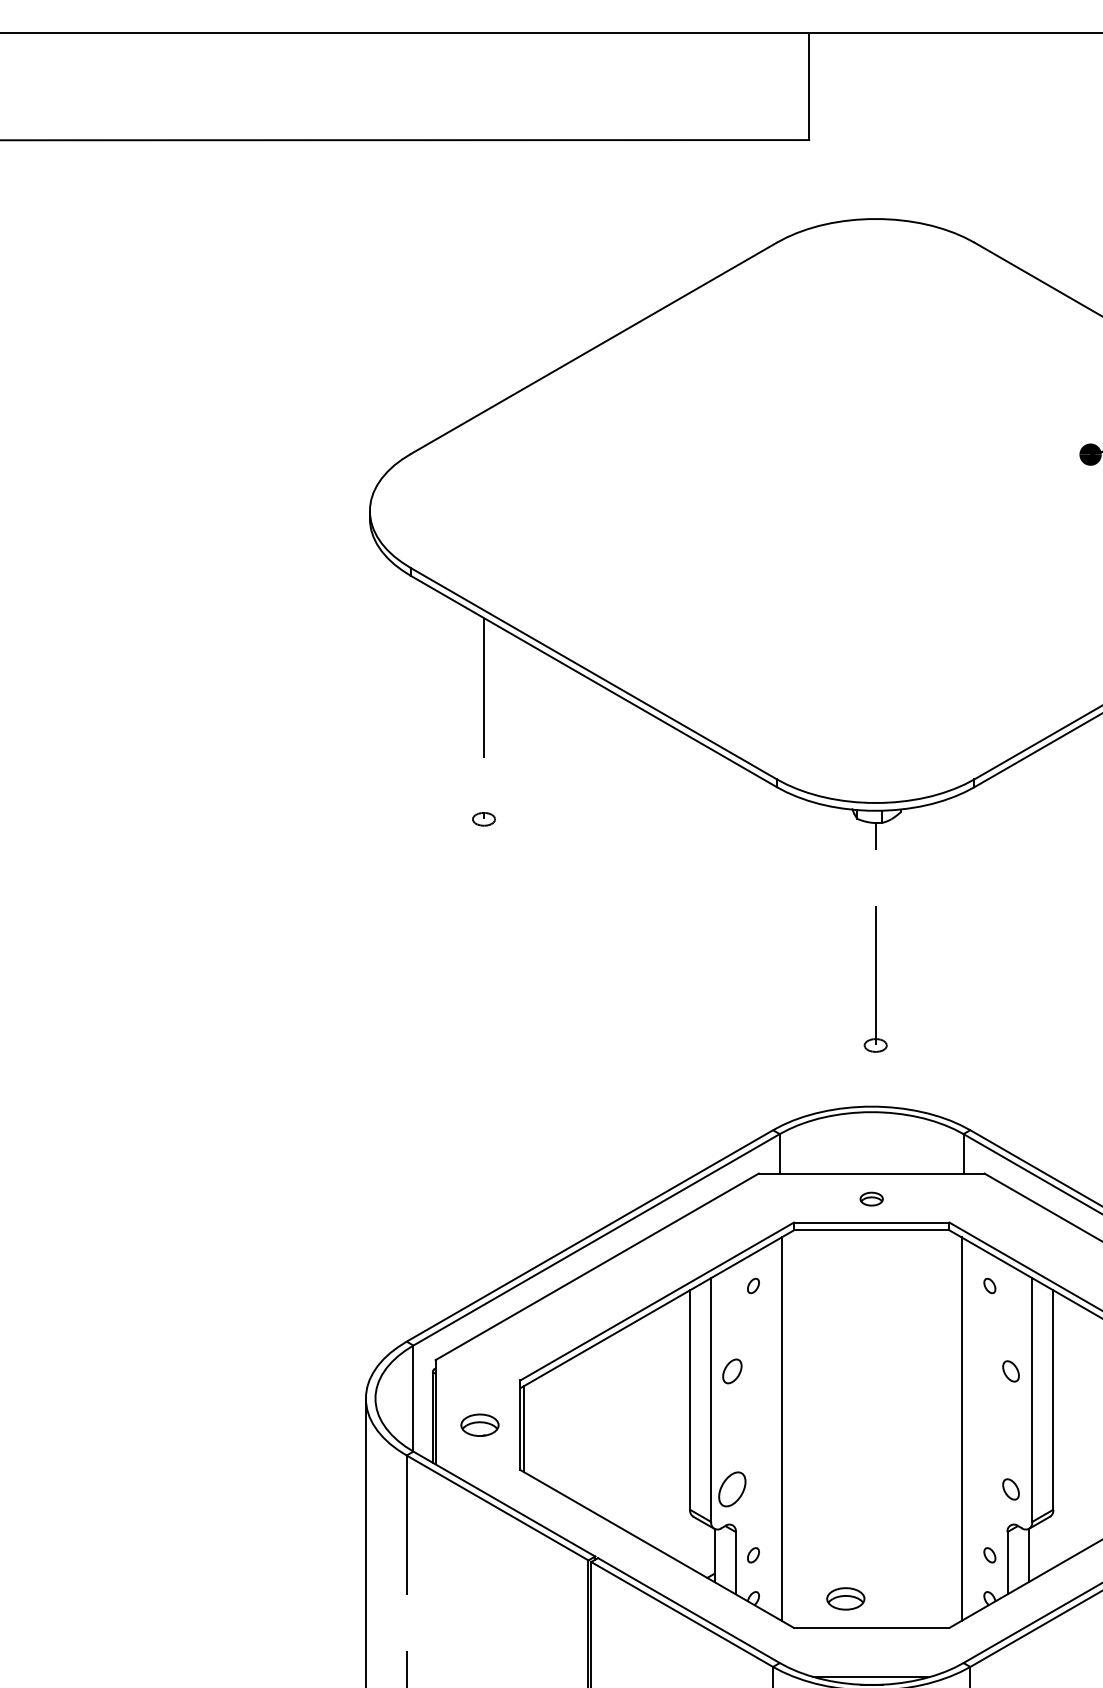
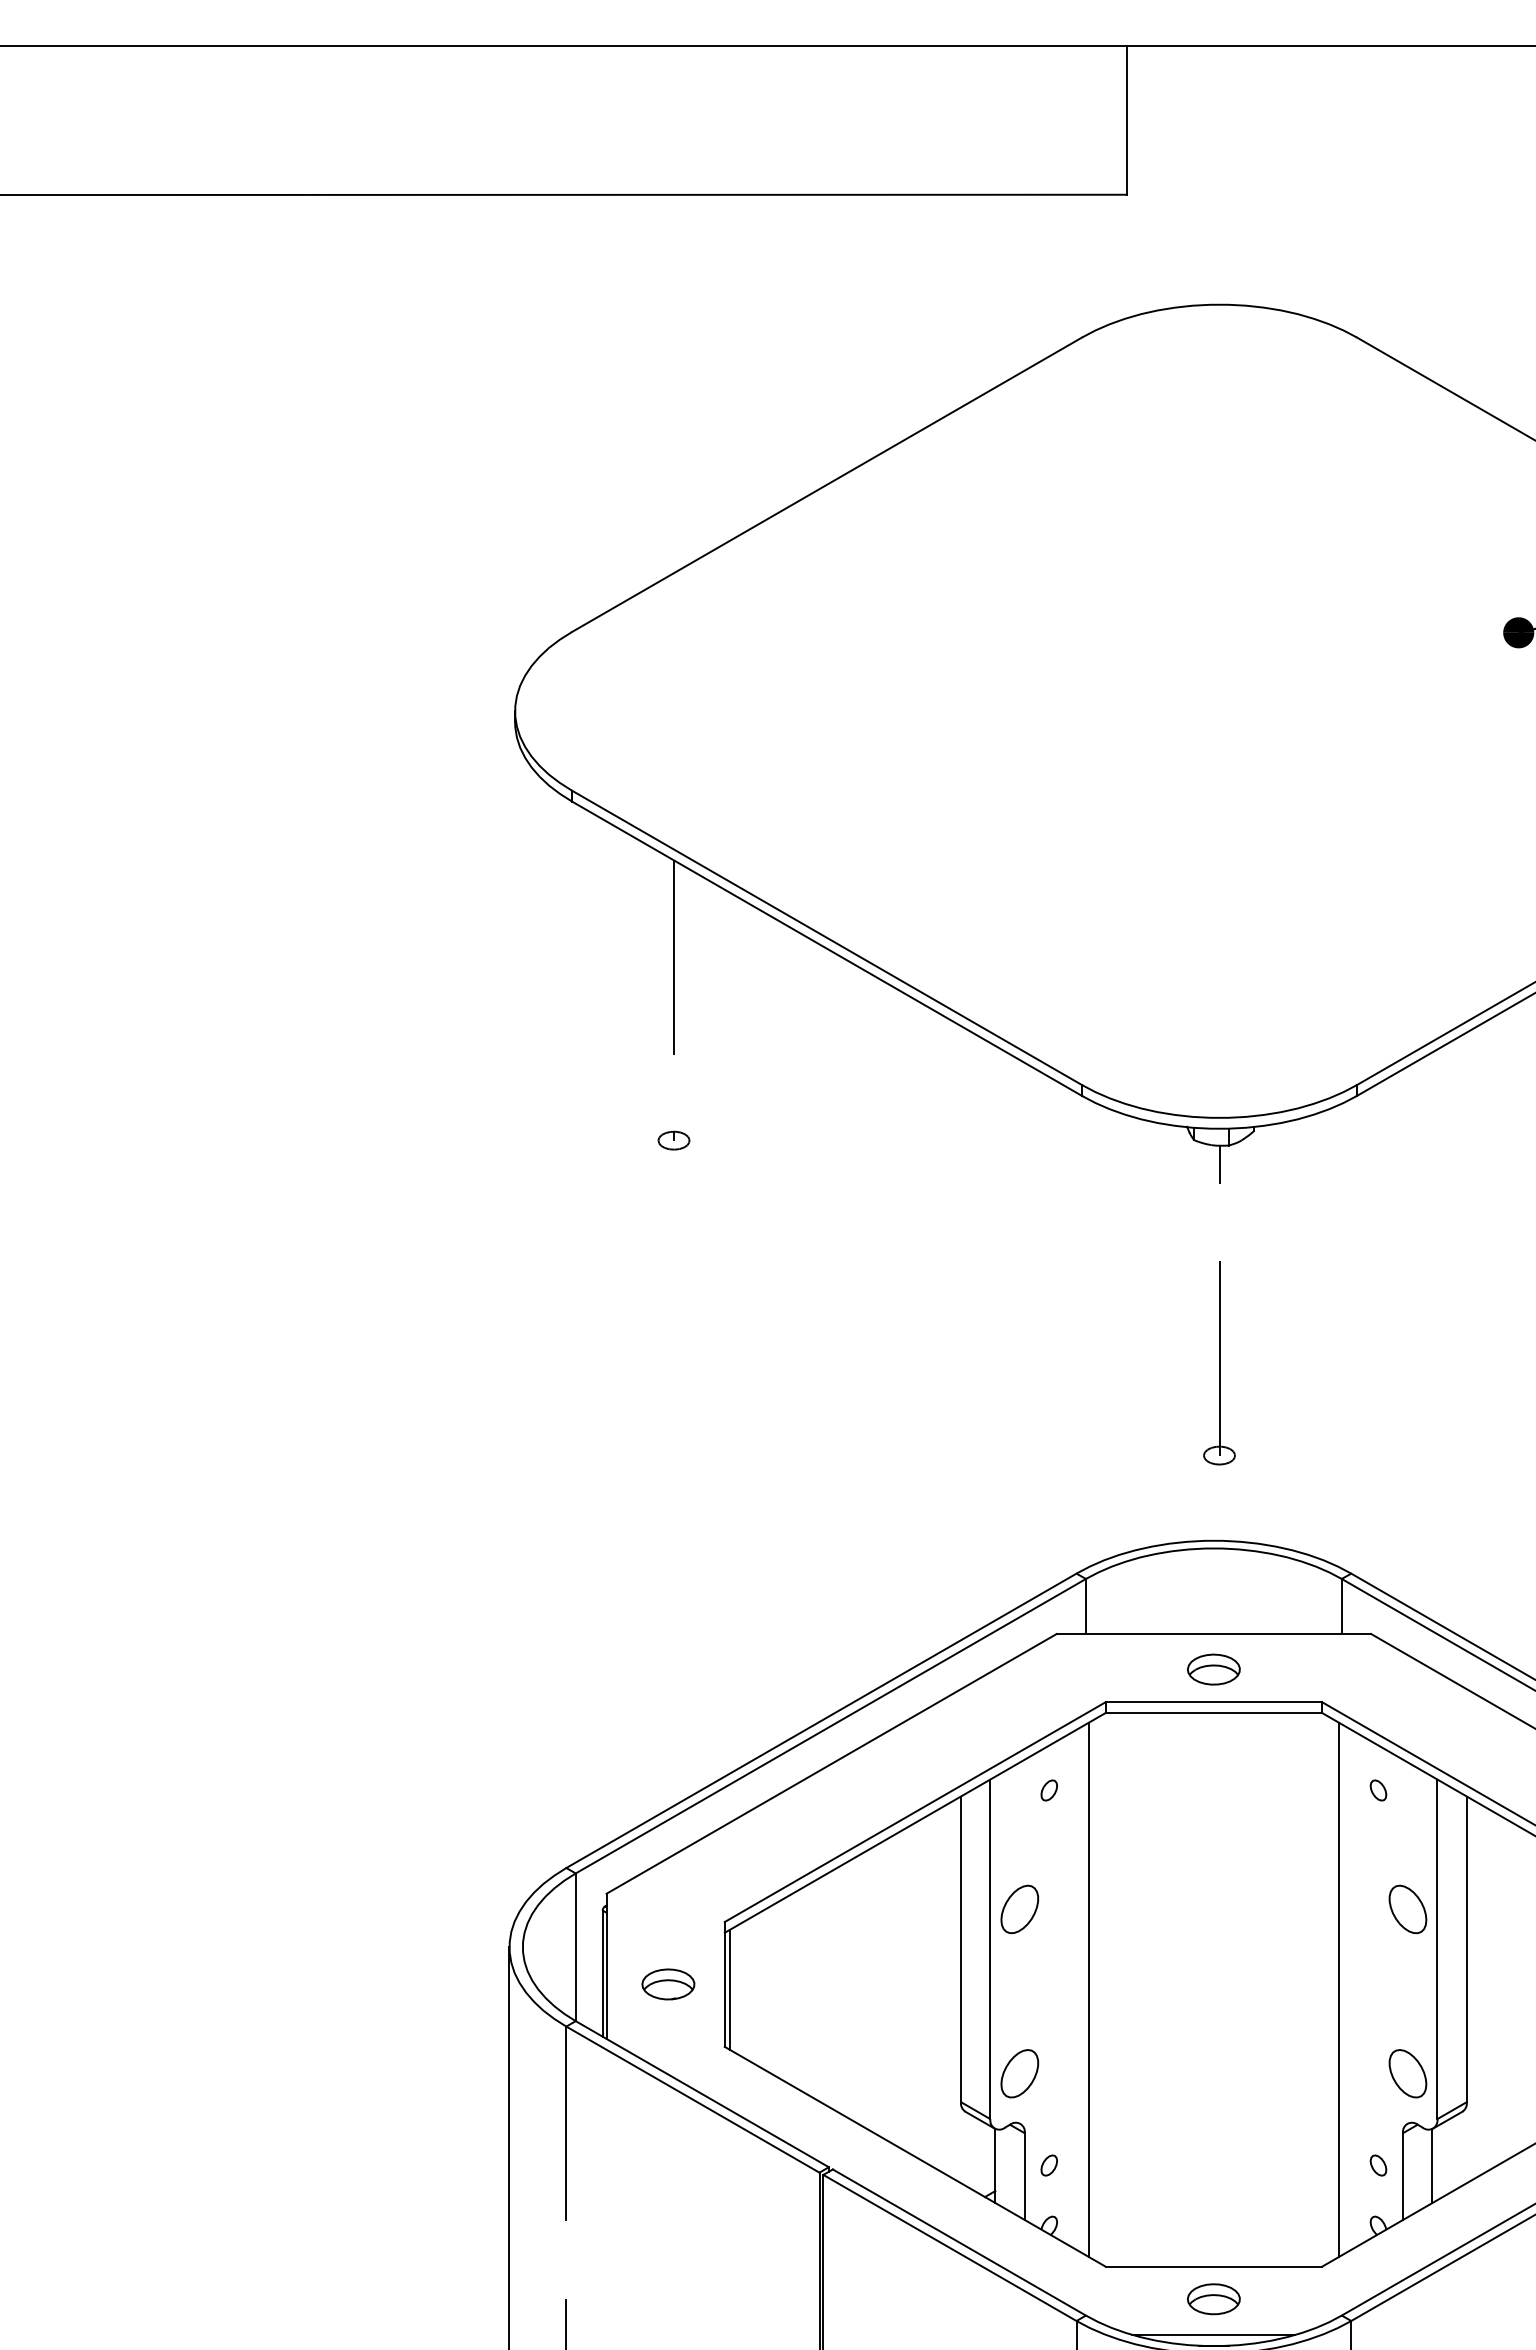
part: (871, 1199) -> (1213, 1669), size x1.67
part: (732, 1371) -> (1019, 1909), size x1.43
part: (1010, 1371) -> (1407, 1909), size x1.67
part: (1010, 1489) -> (1407, 2073), size x1.67
part: (845, 1599) -> (1213, 2299), moved

